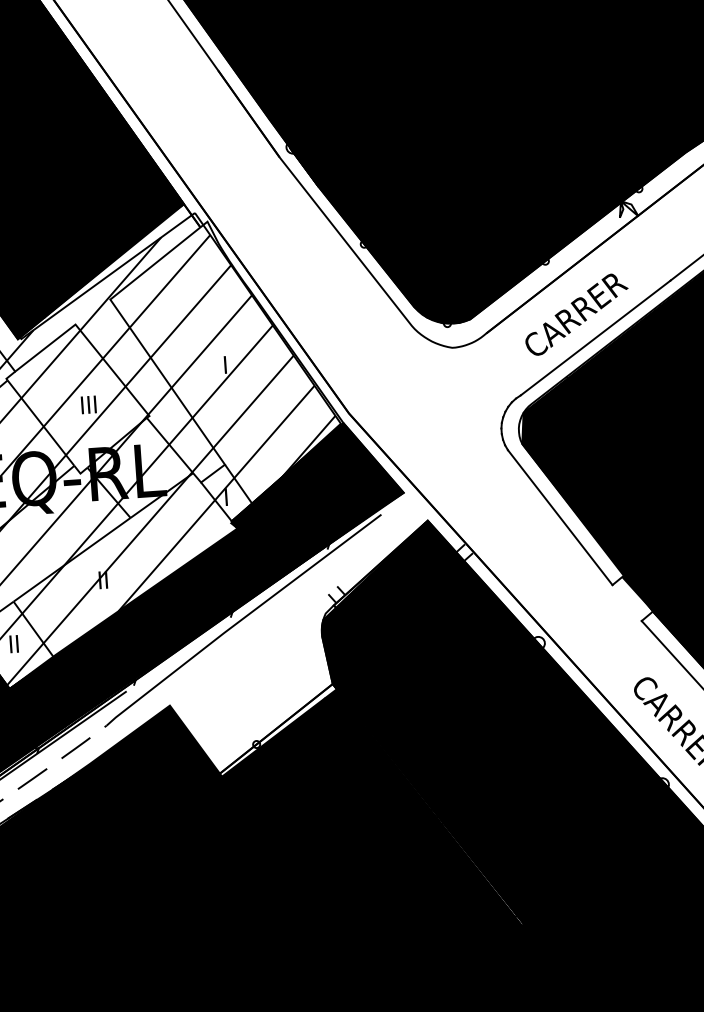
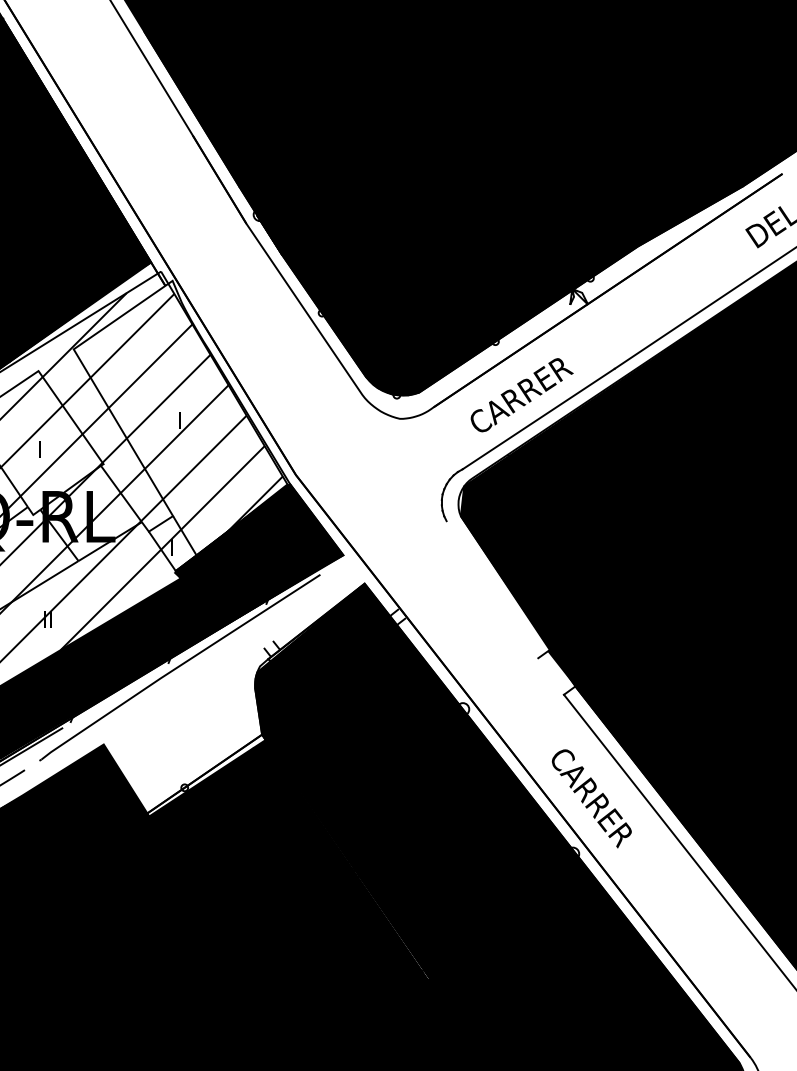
text: (91, 404) -> (48, 449), III -> I
line: (560, 517) -> (492, 589), removed

